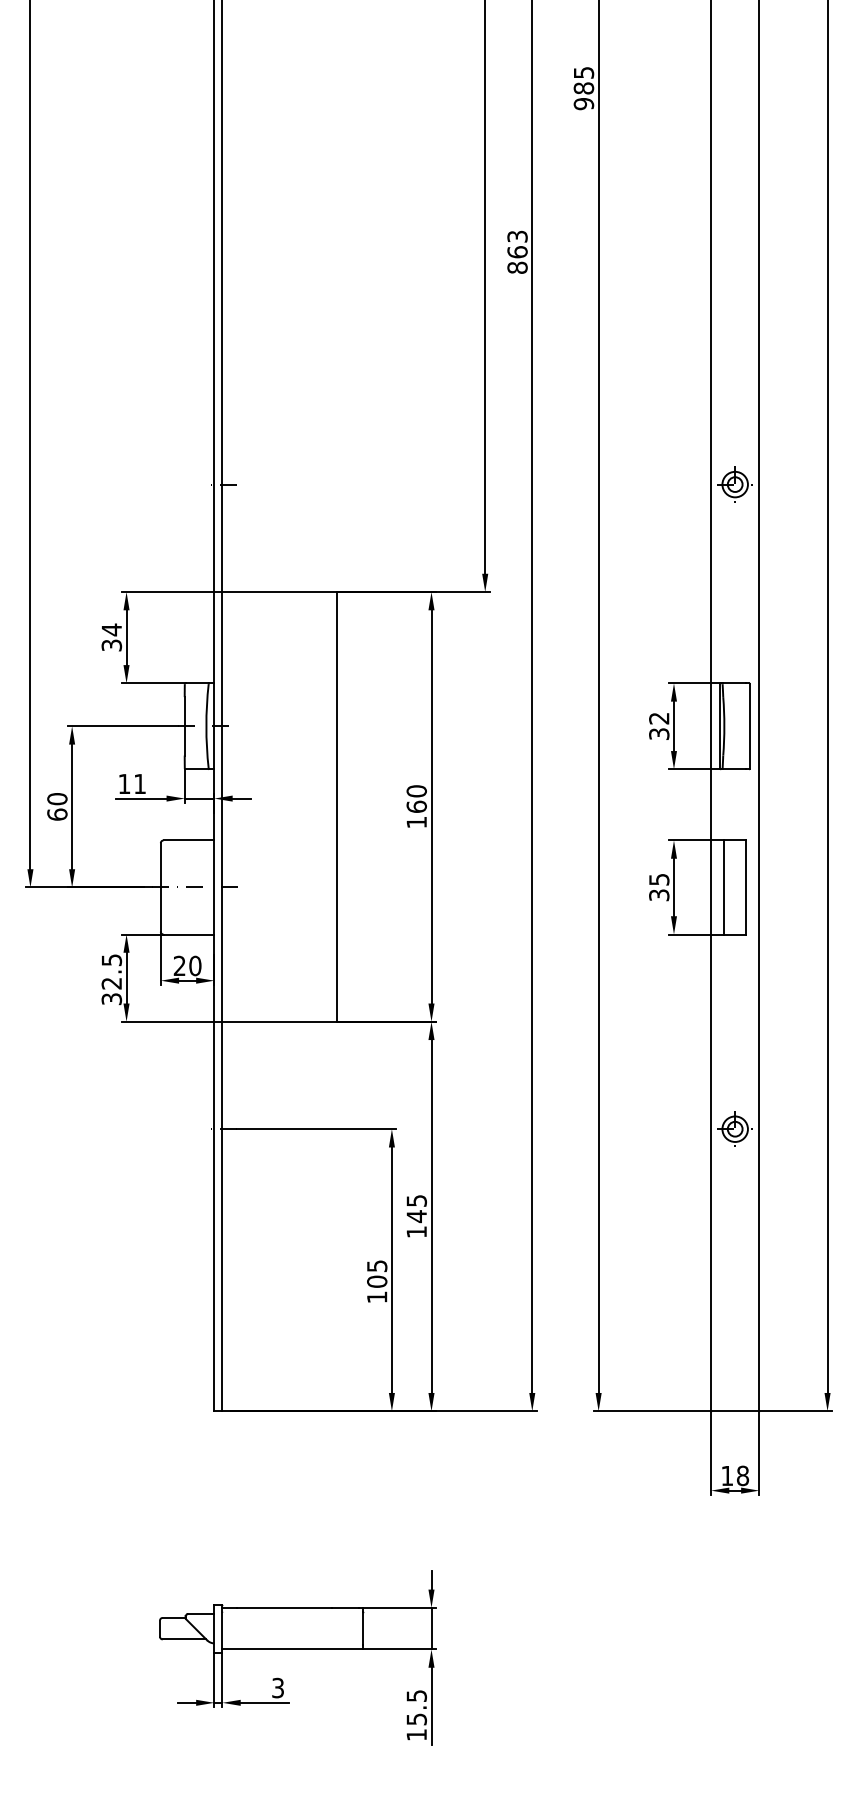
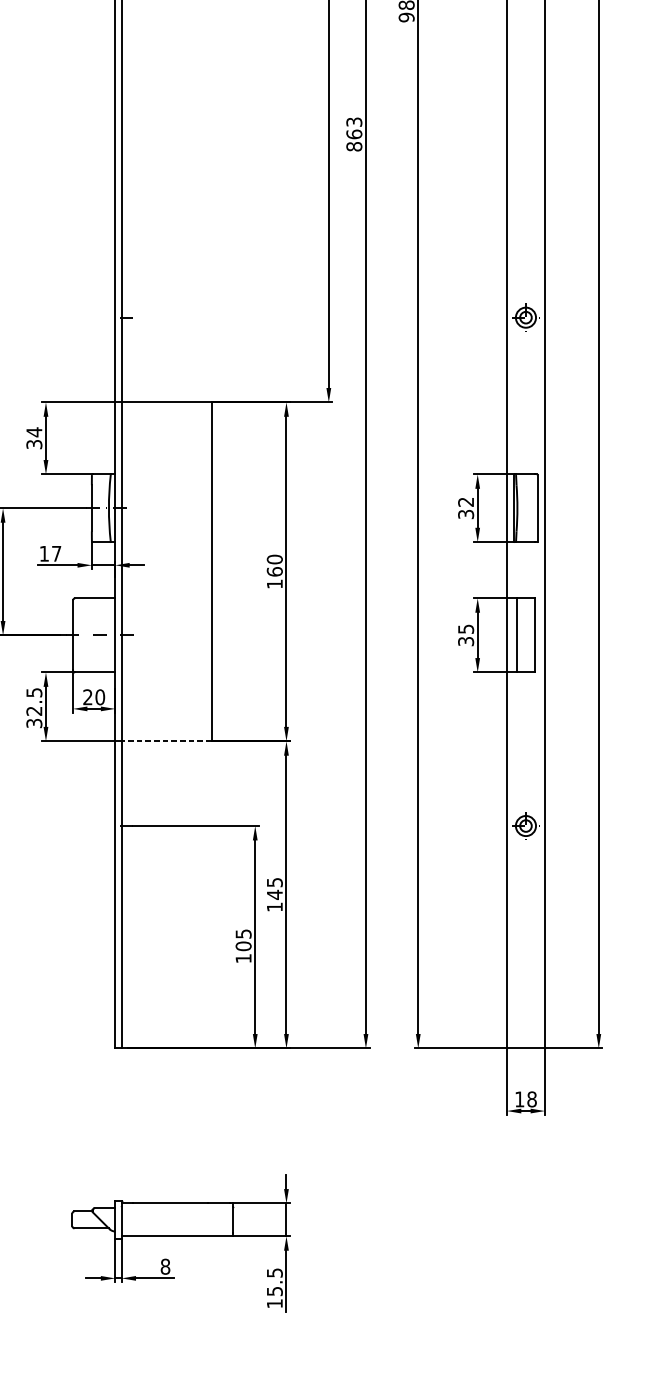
text: (139, 783) -> (56, 553), 11 -> 17
line: (279, 1021) -> (166, 741), solid -> dashed
text: (278, 1688) -> (165, 1267), 3 -> 8

